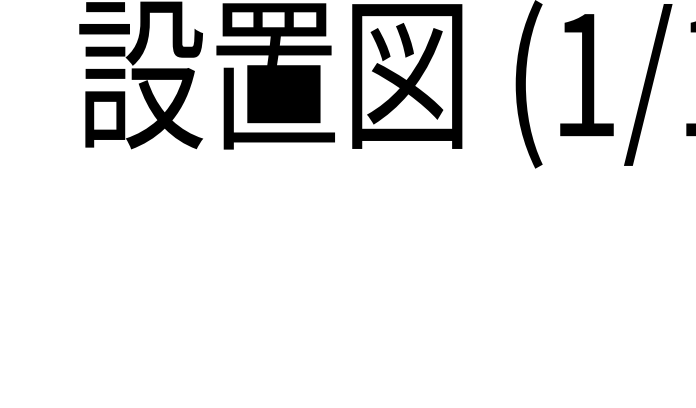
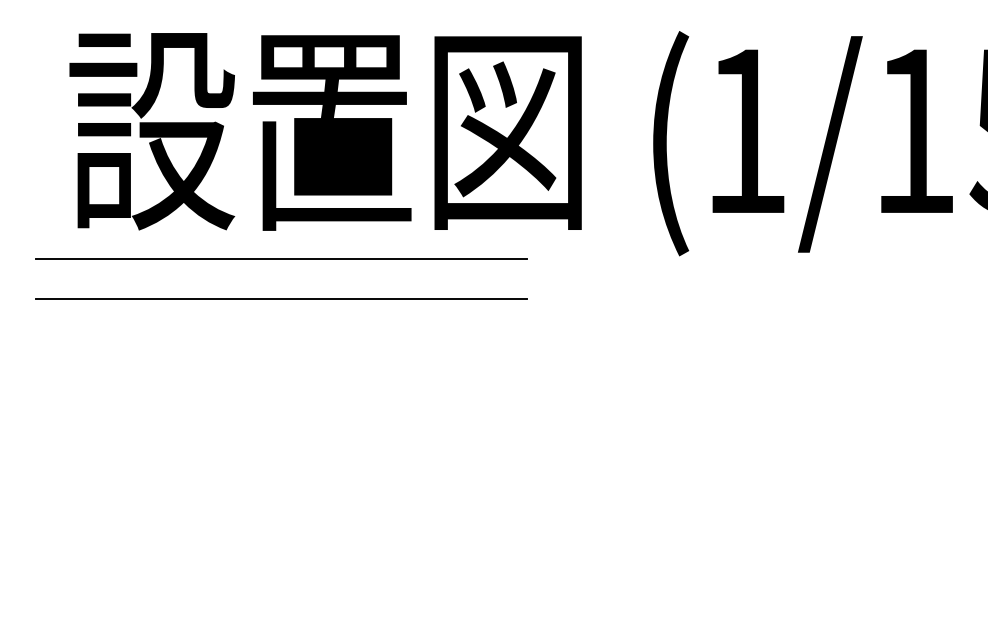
line: (237, 170) -> (280, 258), added
line: (237, 200) -> (280, 299), added

